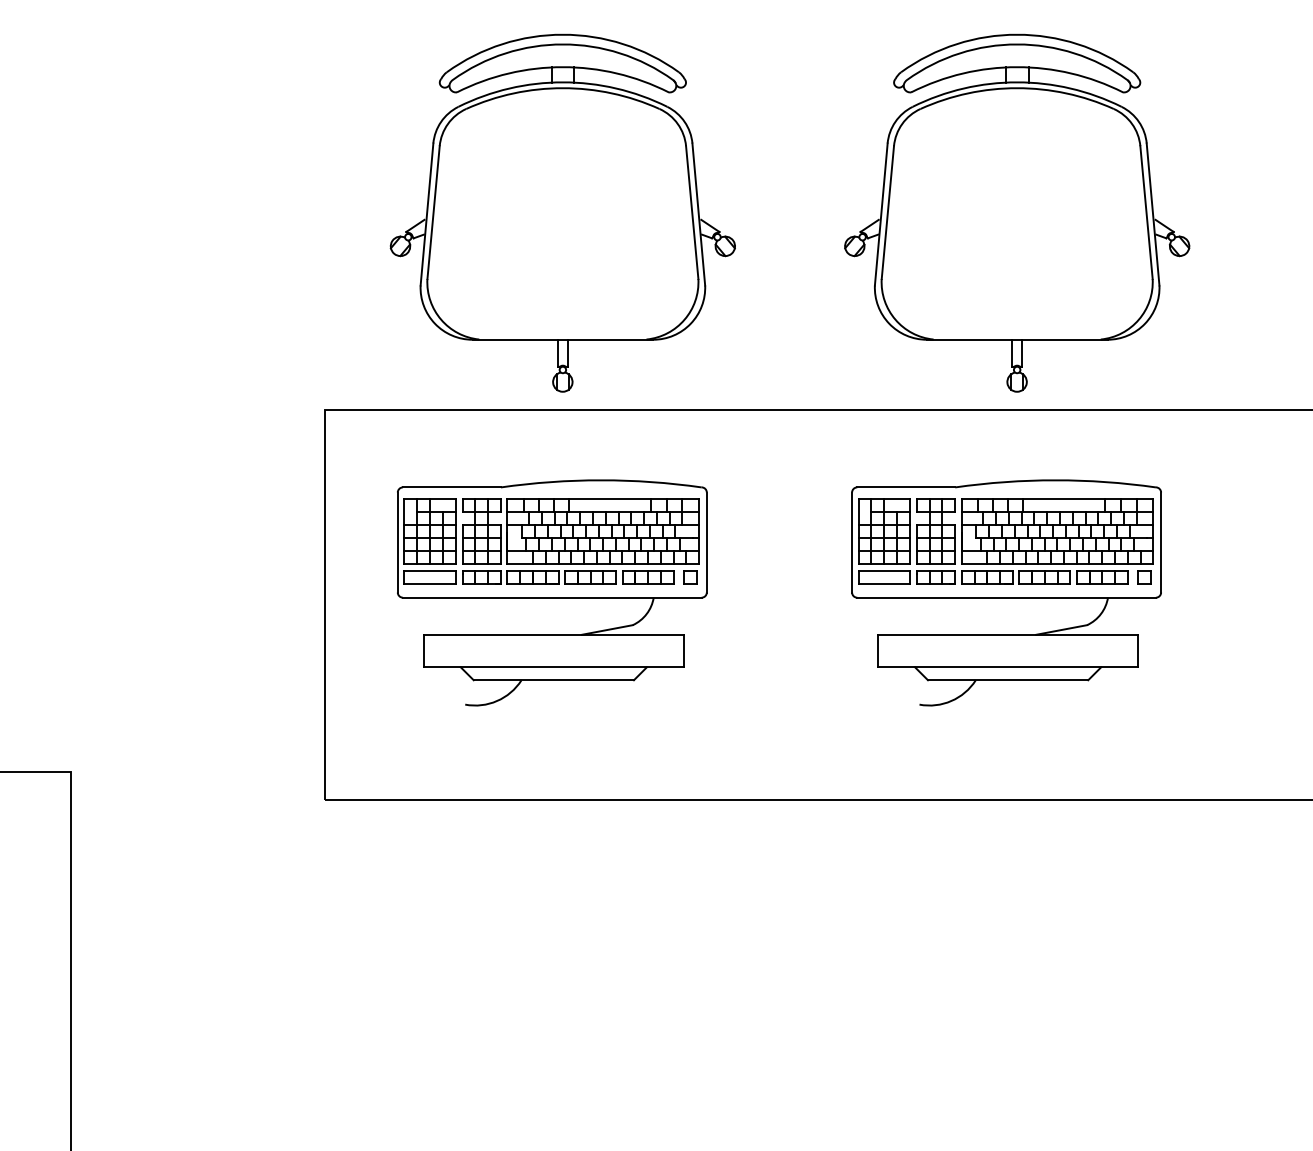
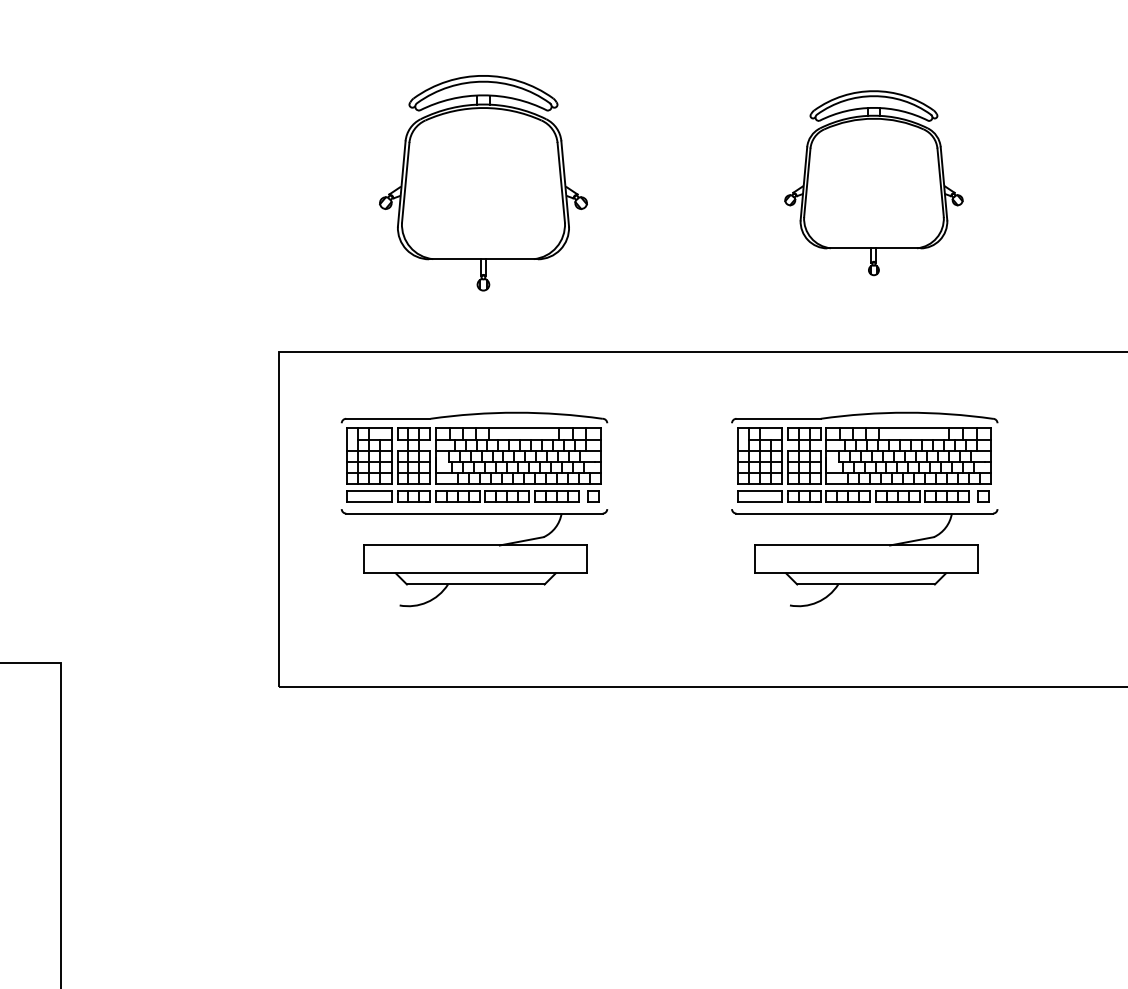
part: (562, 212) -> (483, 182), size x0.7
part: (1017, 212) -> (874, 182), size x0.6
line: (397, 542) -> (341, 466), removed
line: (706, 542) -> (606, 466), removed
line: (852, 542) -> (732, 466), removed
line: (1161, 542) -> (997, 466), removed

